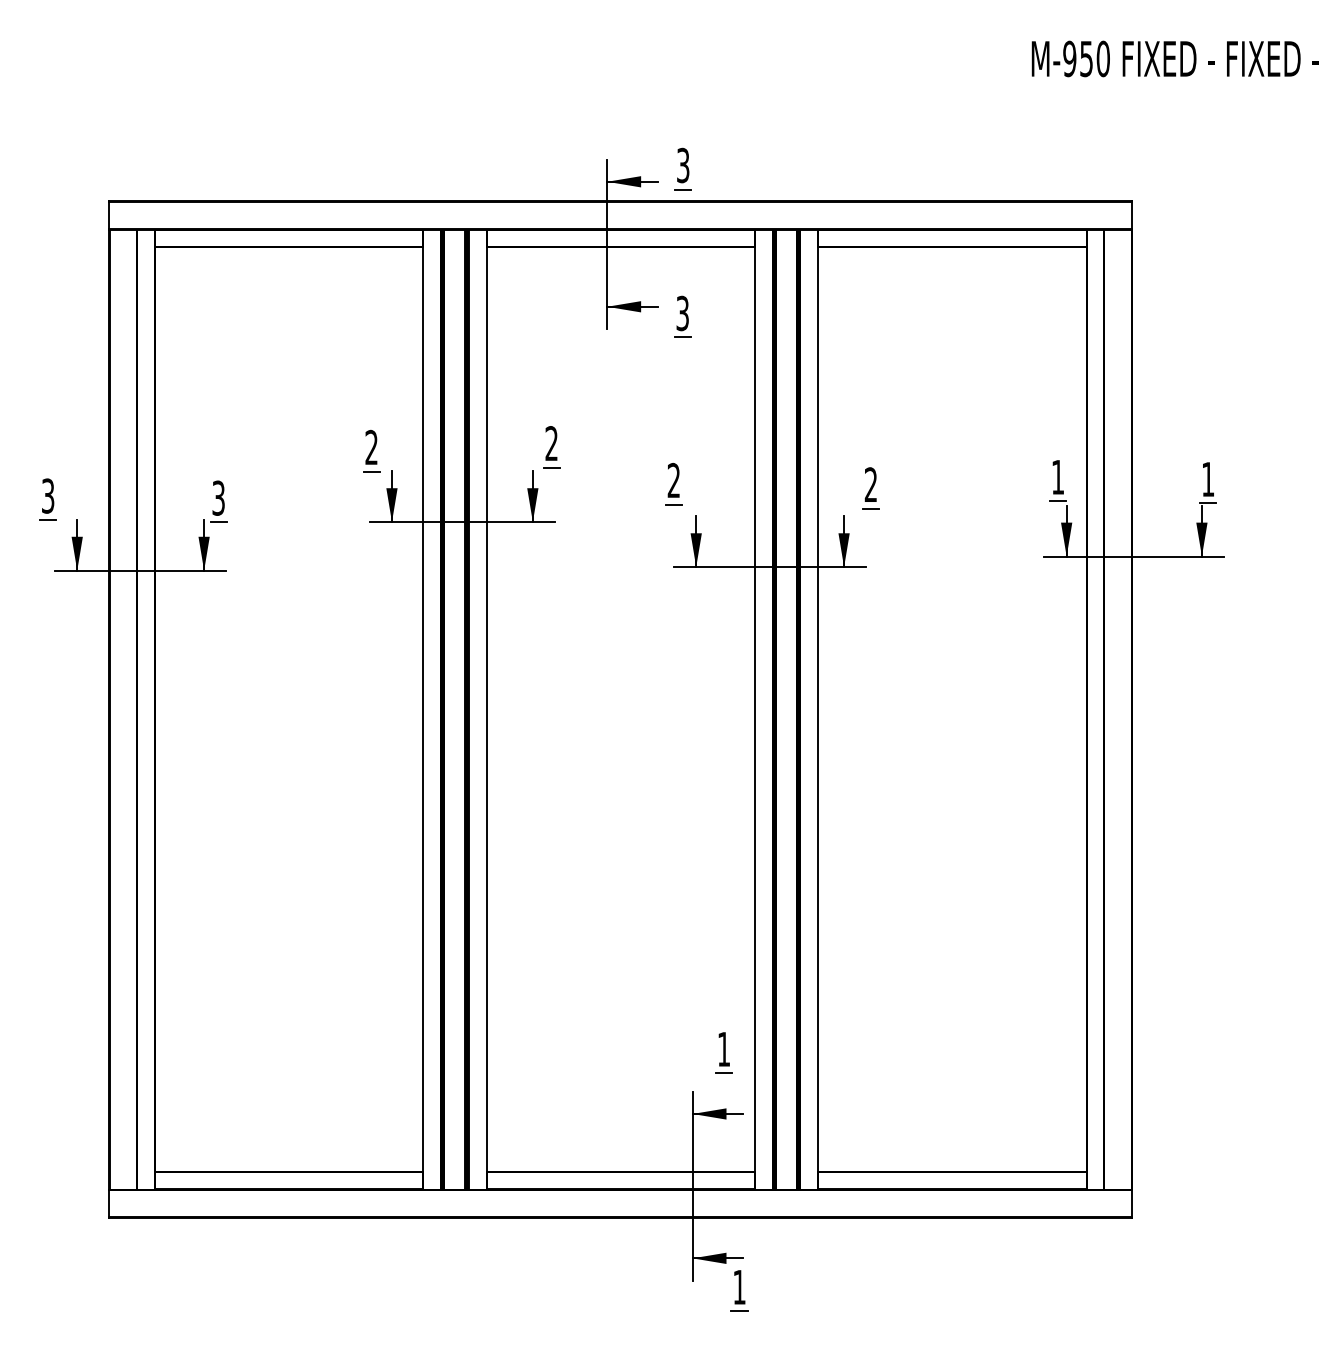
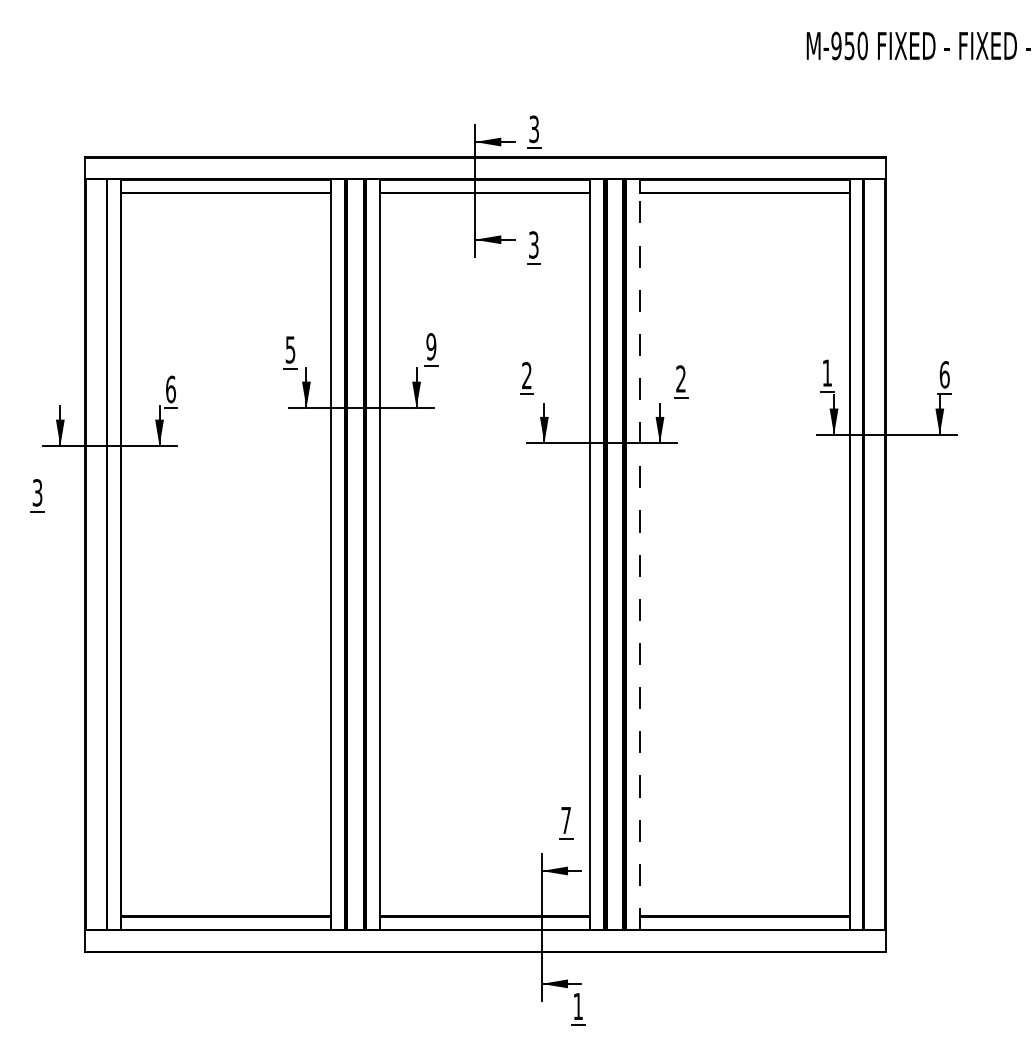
text: (551, 443) -> (431, 346), 2 -> 9
text: (371, 447) -> (290, 349), 2 -> 5
text: (1207, 479) -> (944, 374), 1 -> 6
text: (218, 498) -> (170, 389), 3 -> 6
part: (48, 499) -> (37, 495), moved
line: (817, 709) -> (639, 554), solid -> dashed
text: (723, 1049) -> (565, 820), 1 -> 7

